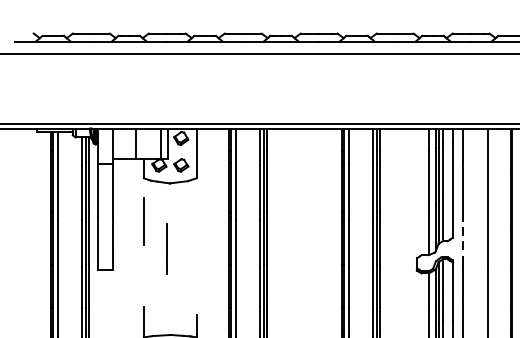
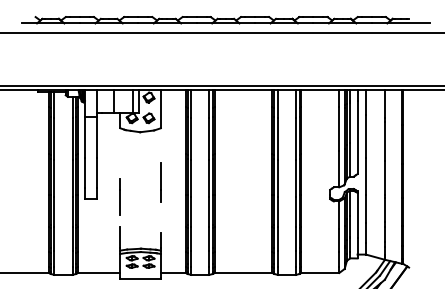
line: (142, 221) -> (119, 196), moved
line: (462, 239) -> (365, 175), dashed -> solid
line: (166, 248) -> (160, 182), moved

